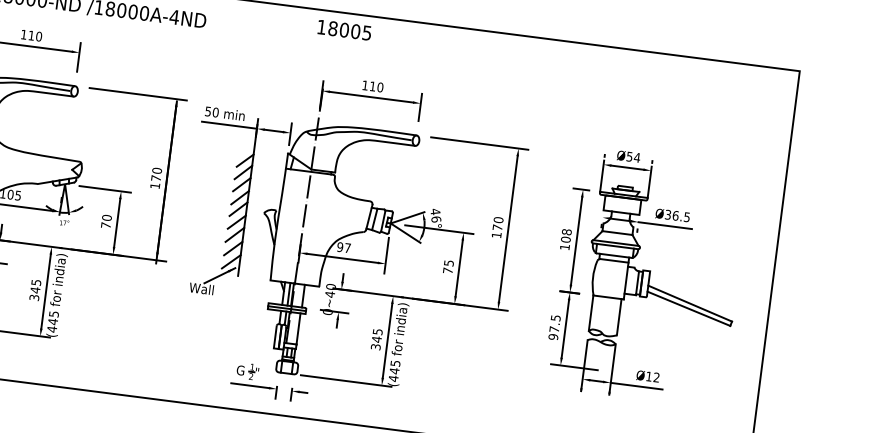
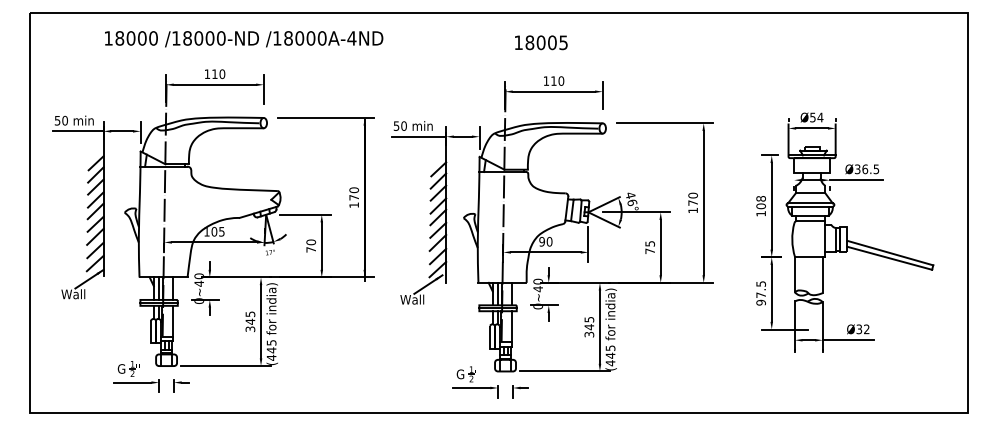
text: (344, 29) -> (541, 42), moved
text: (347, 247) -> (549, 241), 97 -> 90
text: (649, 376) -> (859, 329), Ø12 -> Ø32

